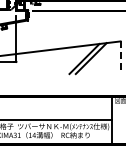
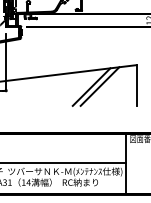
line: (120, 58) -> (136, 86), dashed -> solid

